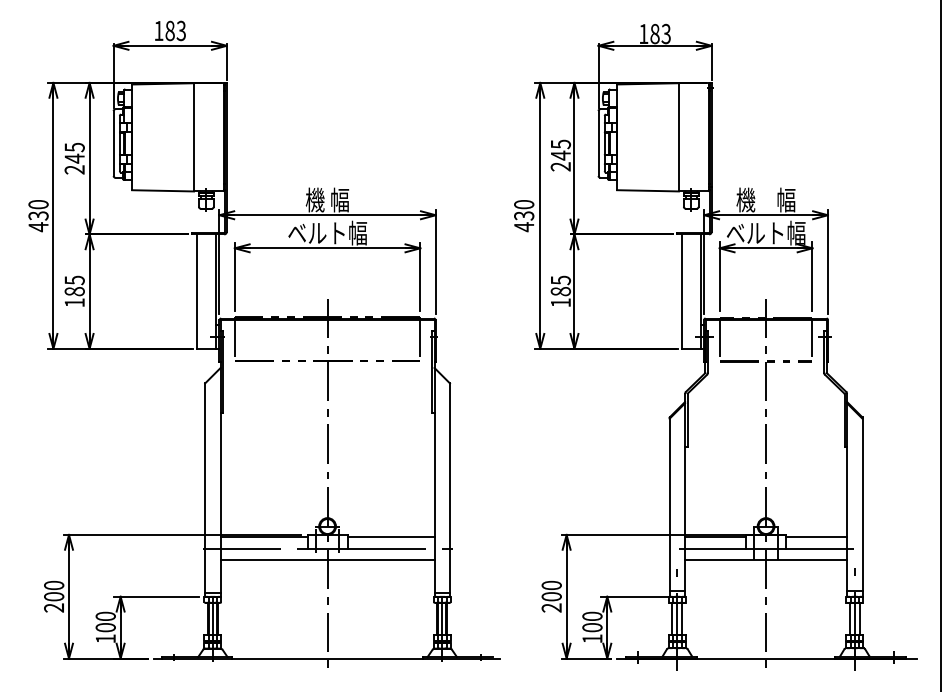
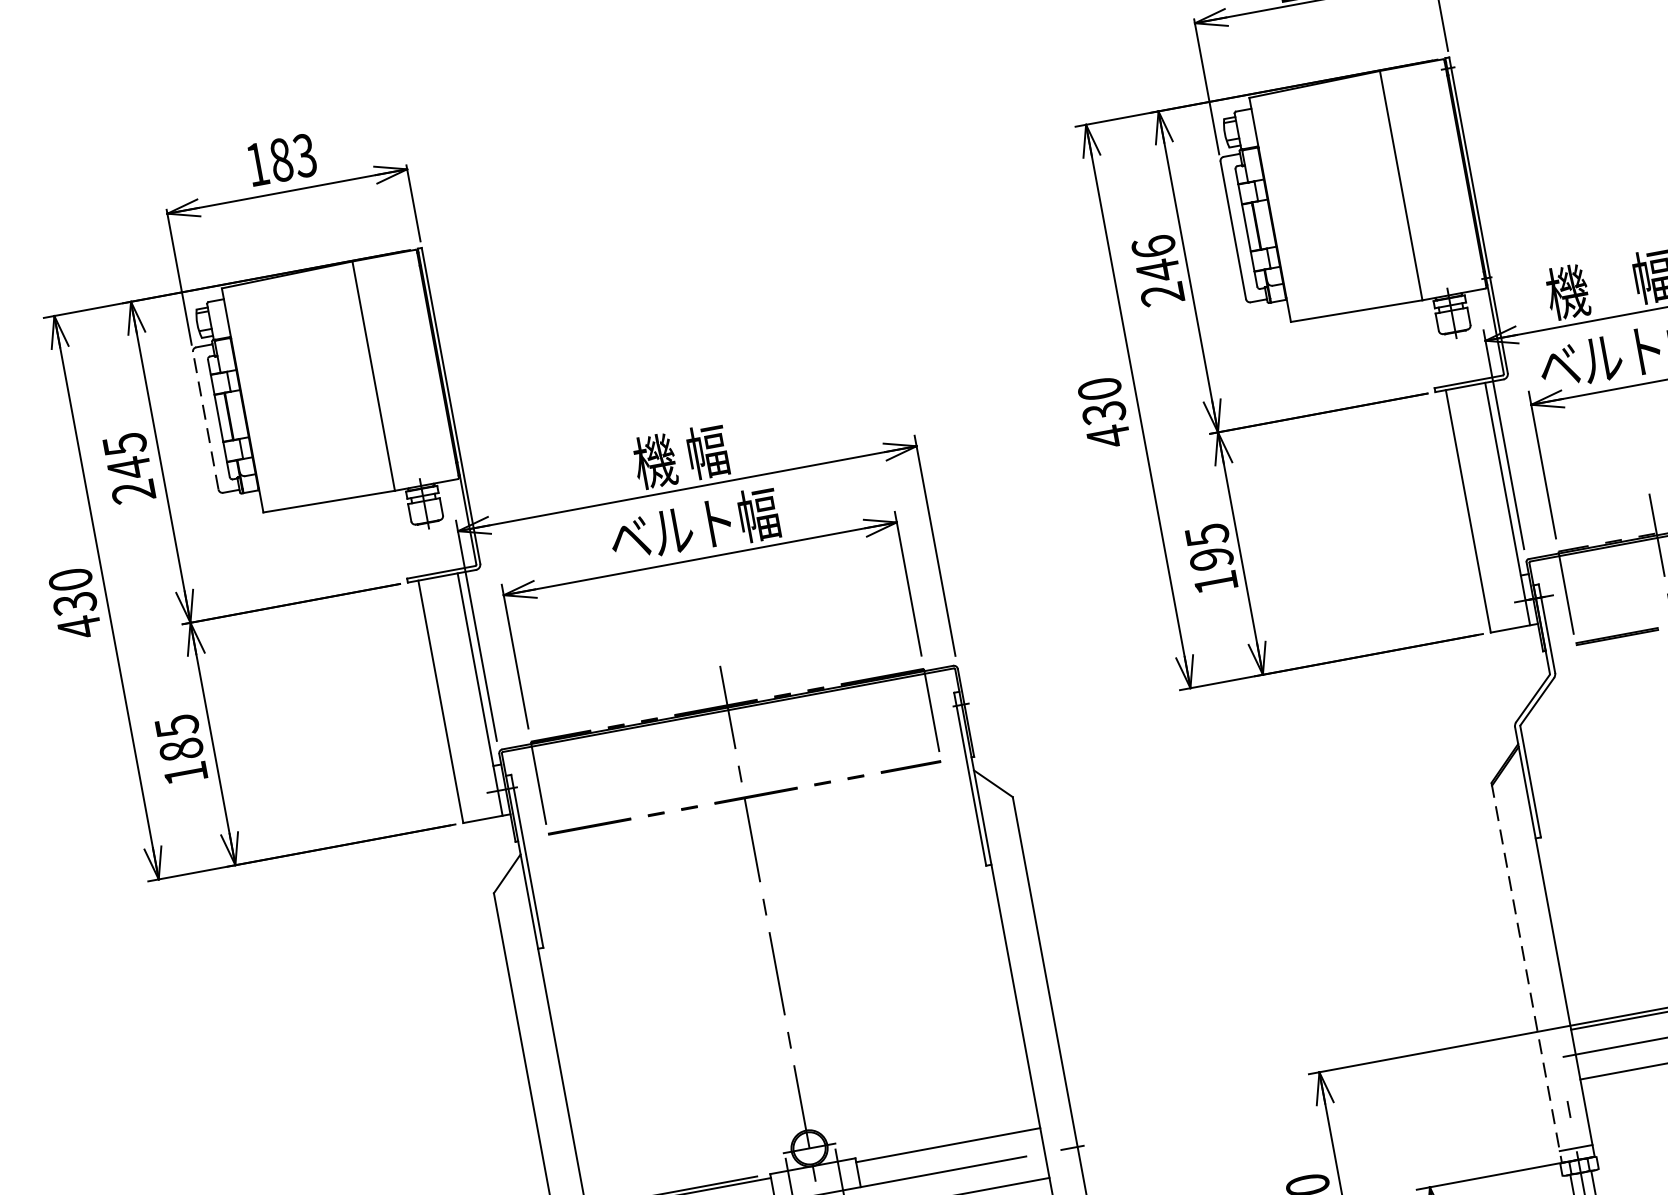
line: (113, 143) -> (205, 420), solid -> dashed
text: (560, 144) -> (1153, 247), 245 -> 246
text: (560, 291) -> (1210, 558), 185 -> 195
line: (669, 507) -> (1526, 973), solid -> dashed

